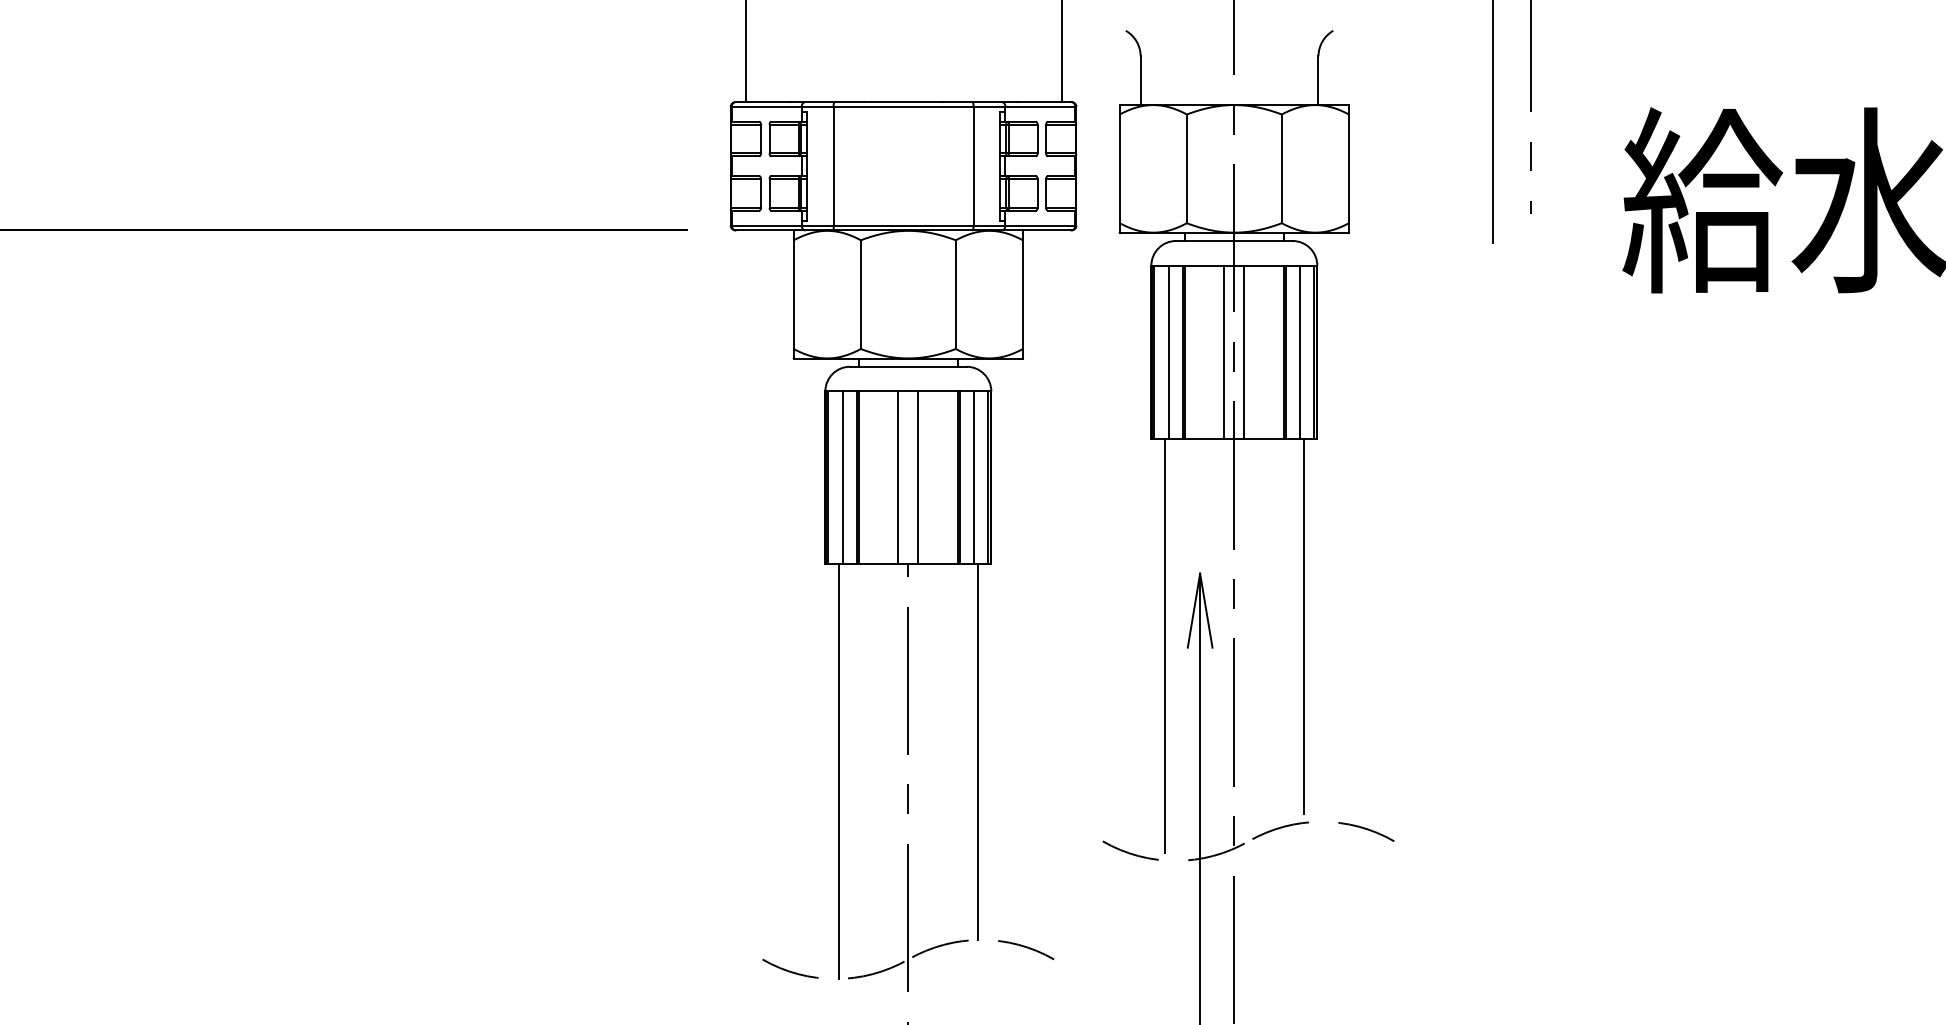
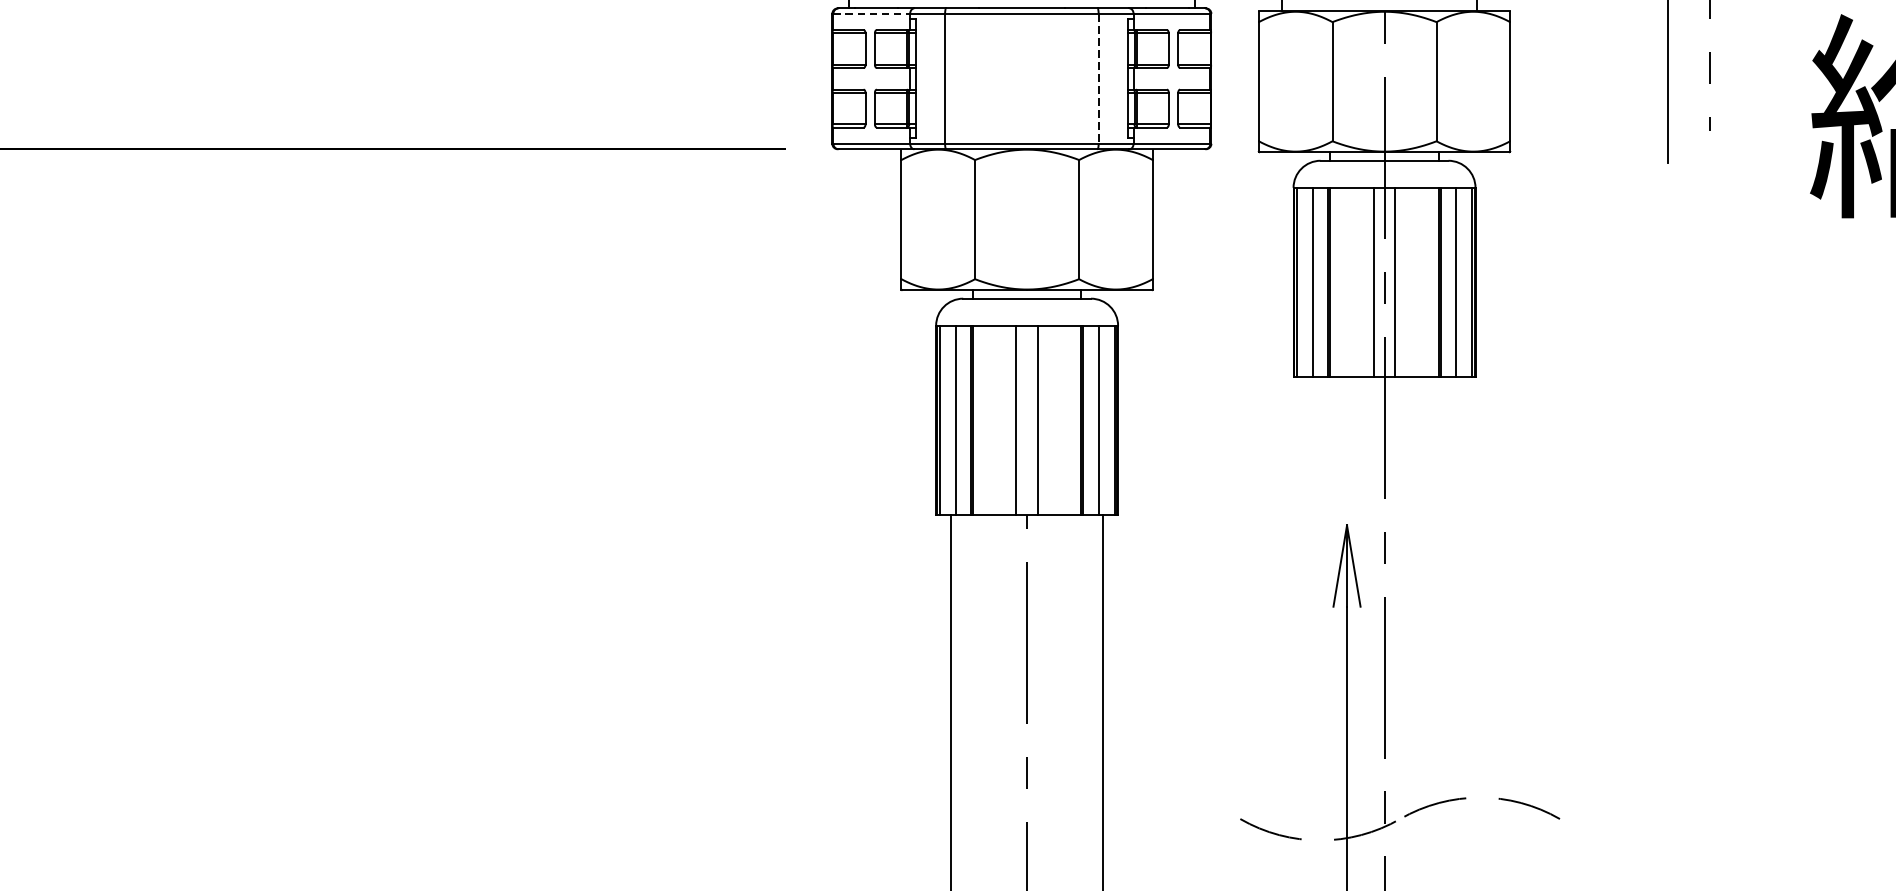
line: (767, 106) -> (872, 13), solid -> dashed
line: (973, 166) -> (1098, 79), solid -> dashed
line: (1303, 626) -> (1460, 583), removed
line: (1165, 645) -> (1309, 604), removed

